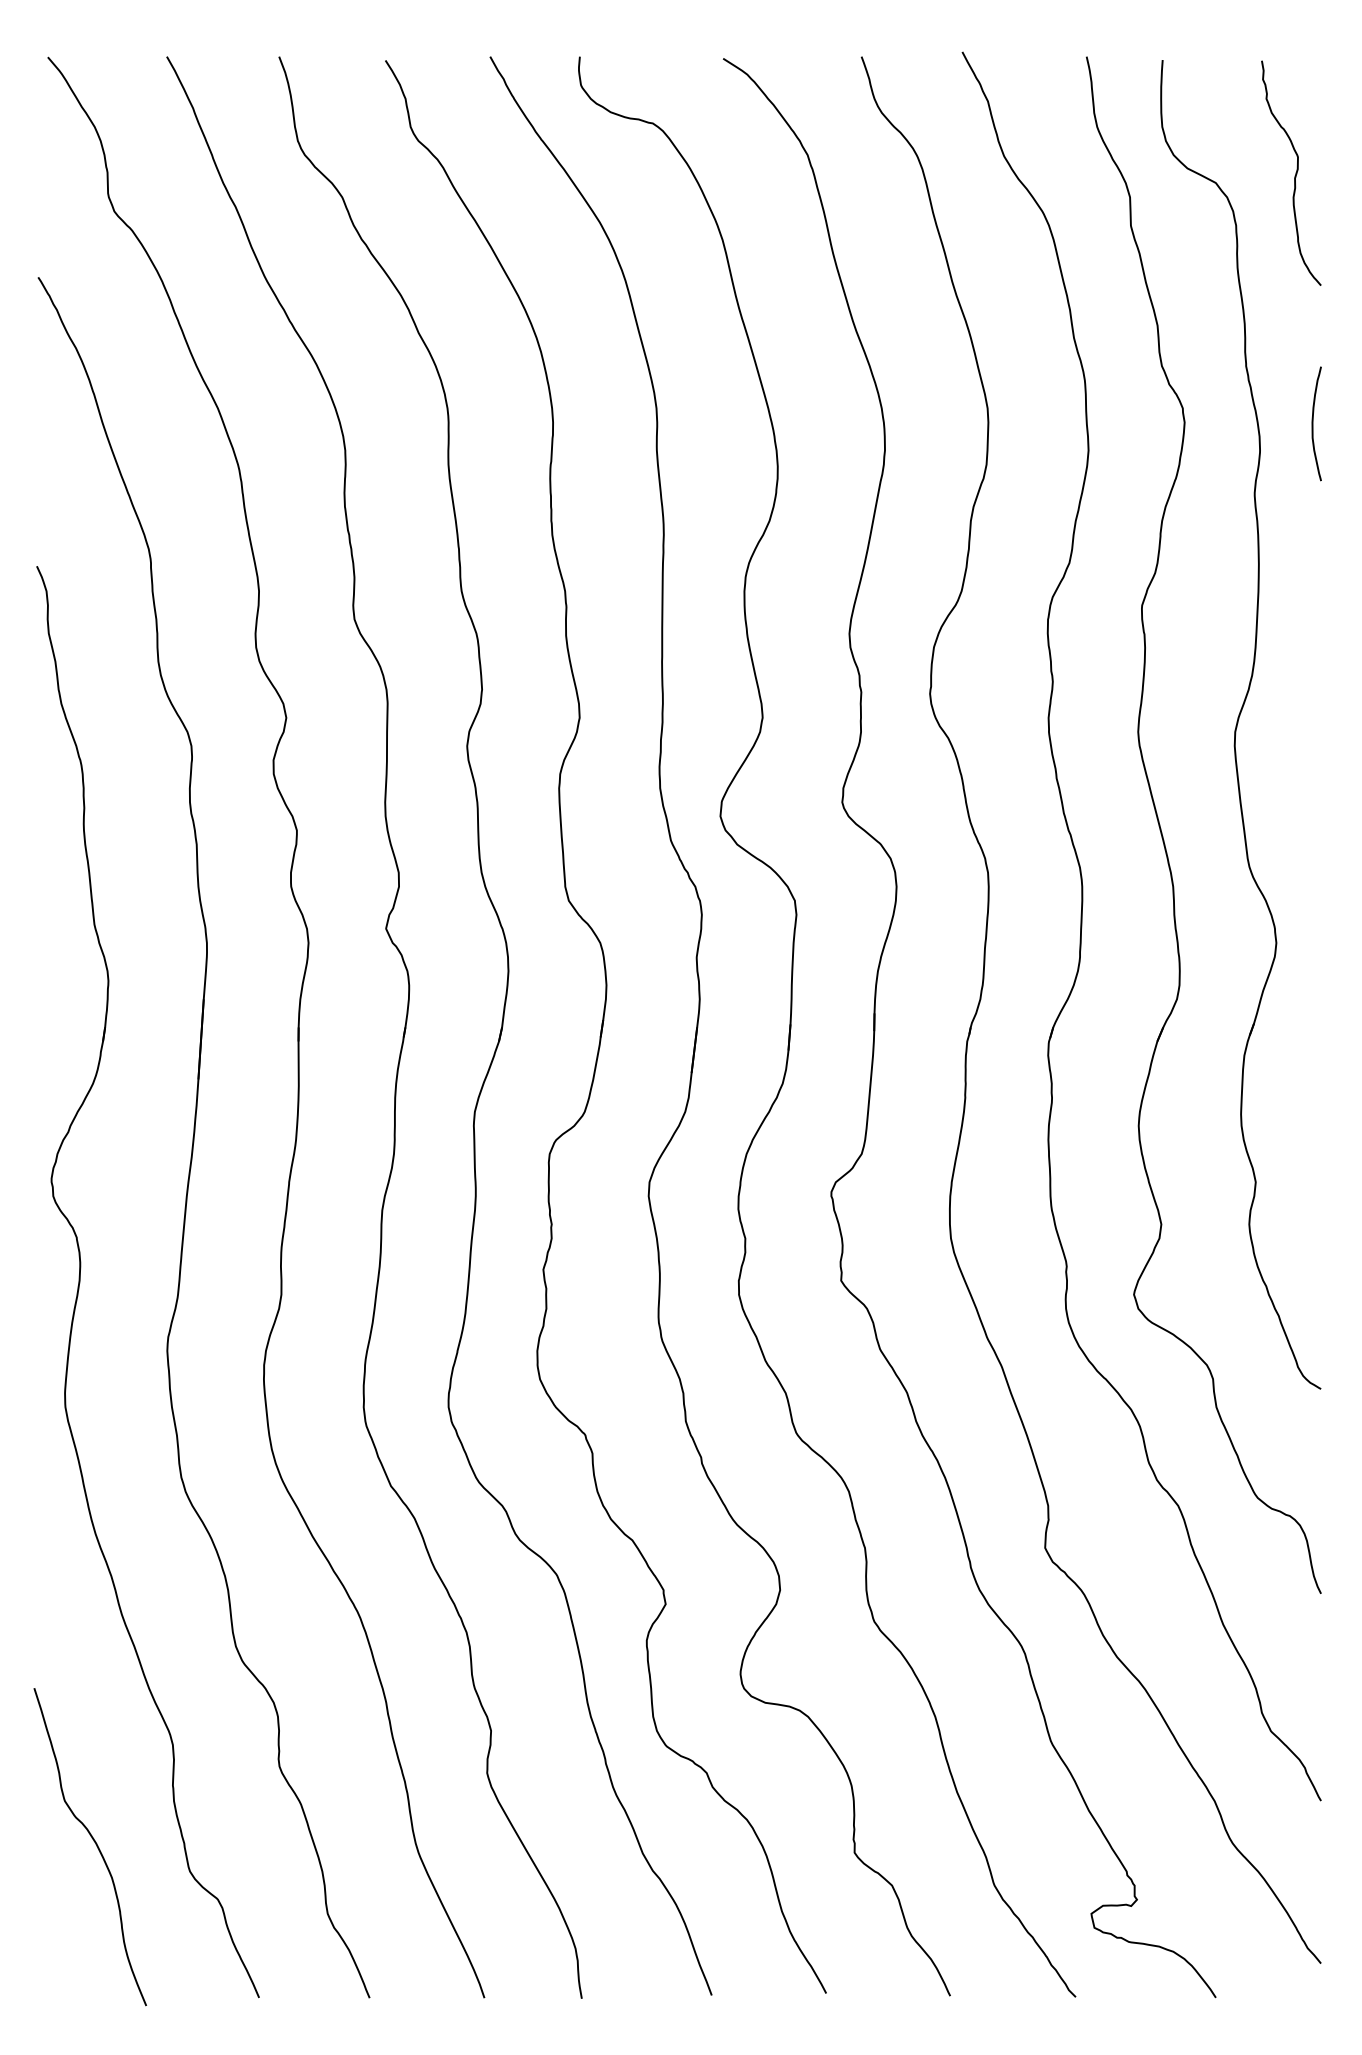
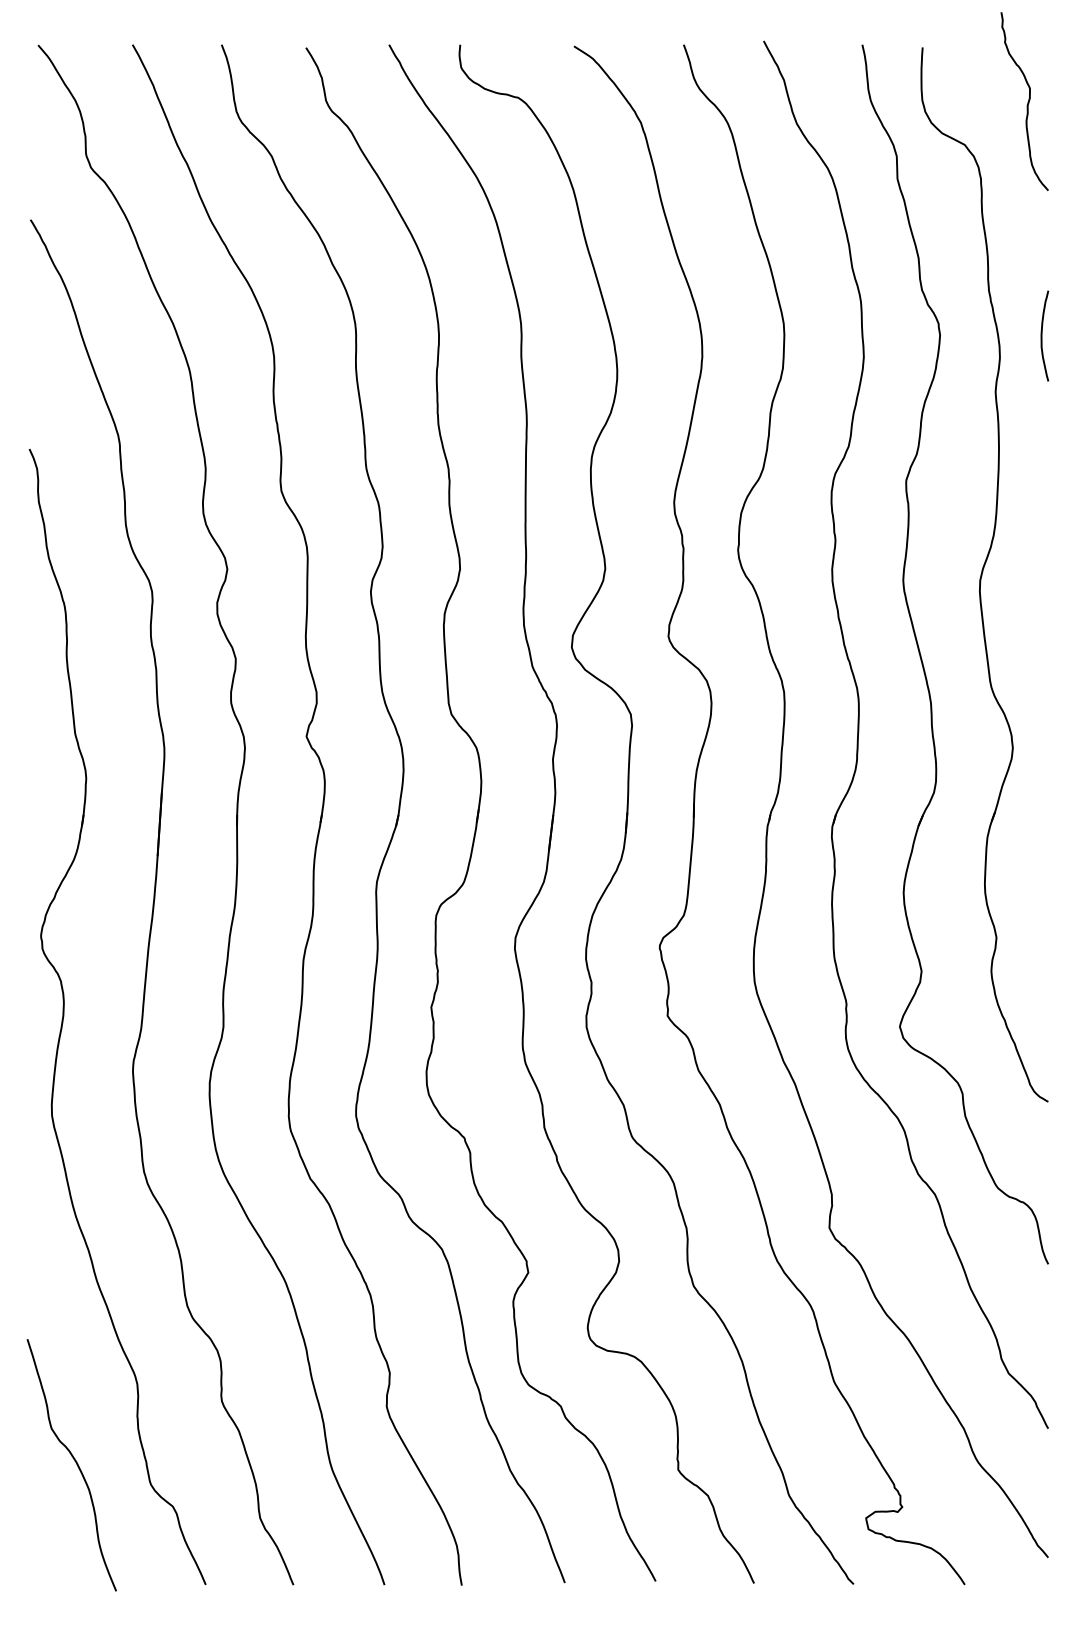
curve: (1295, 172) -> (1028, 100), moved

